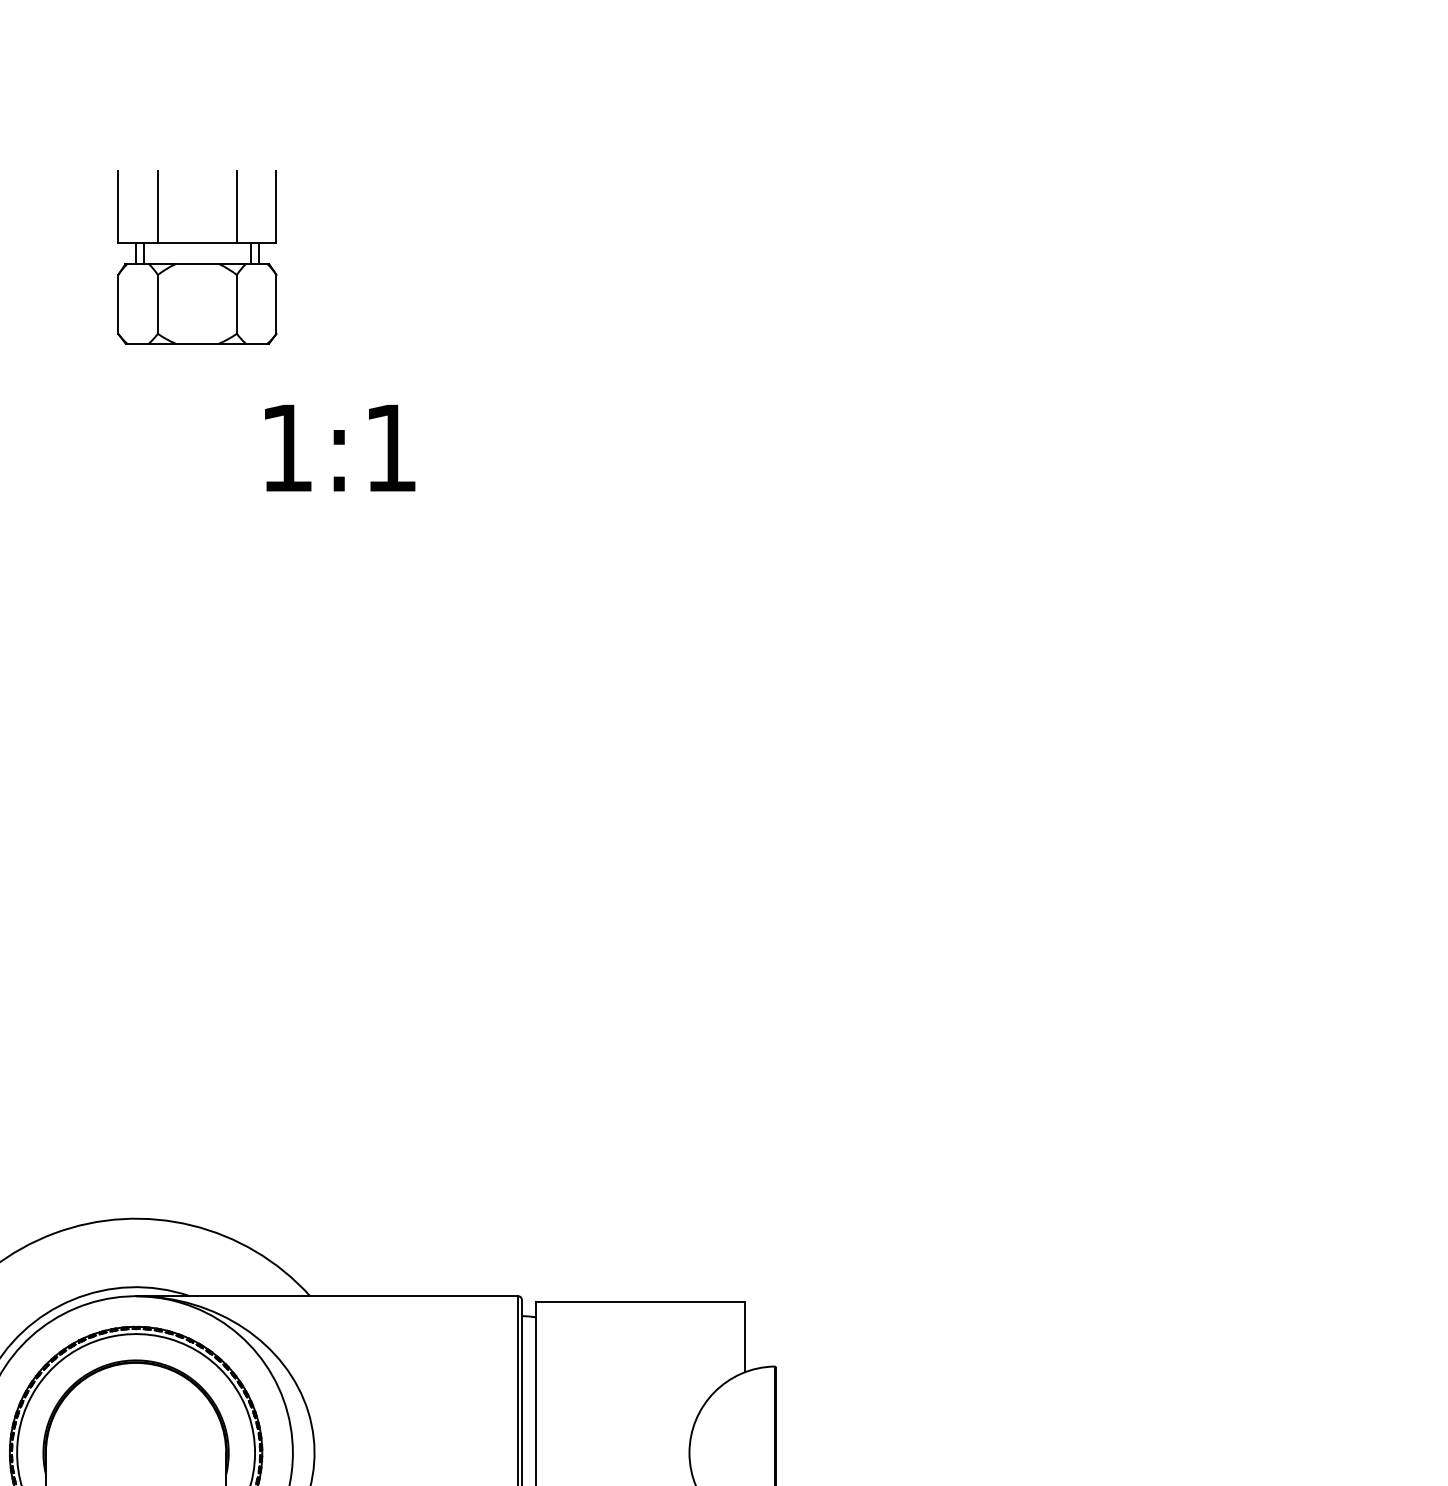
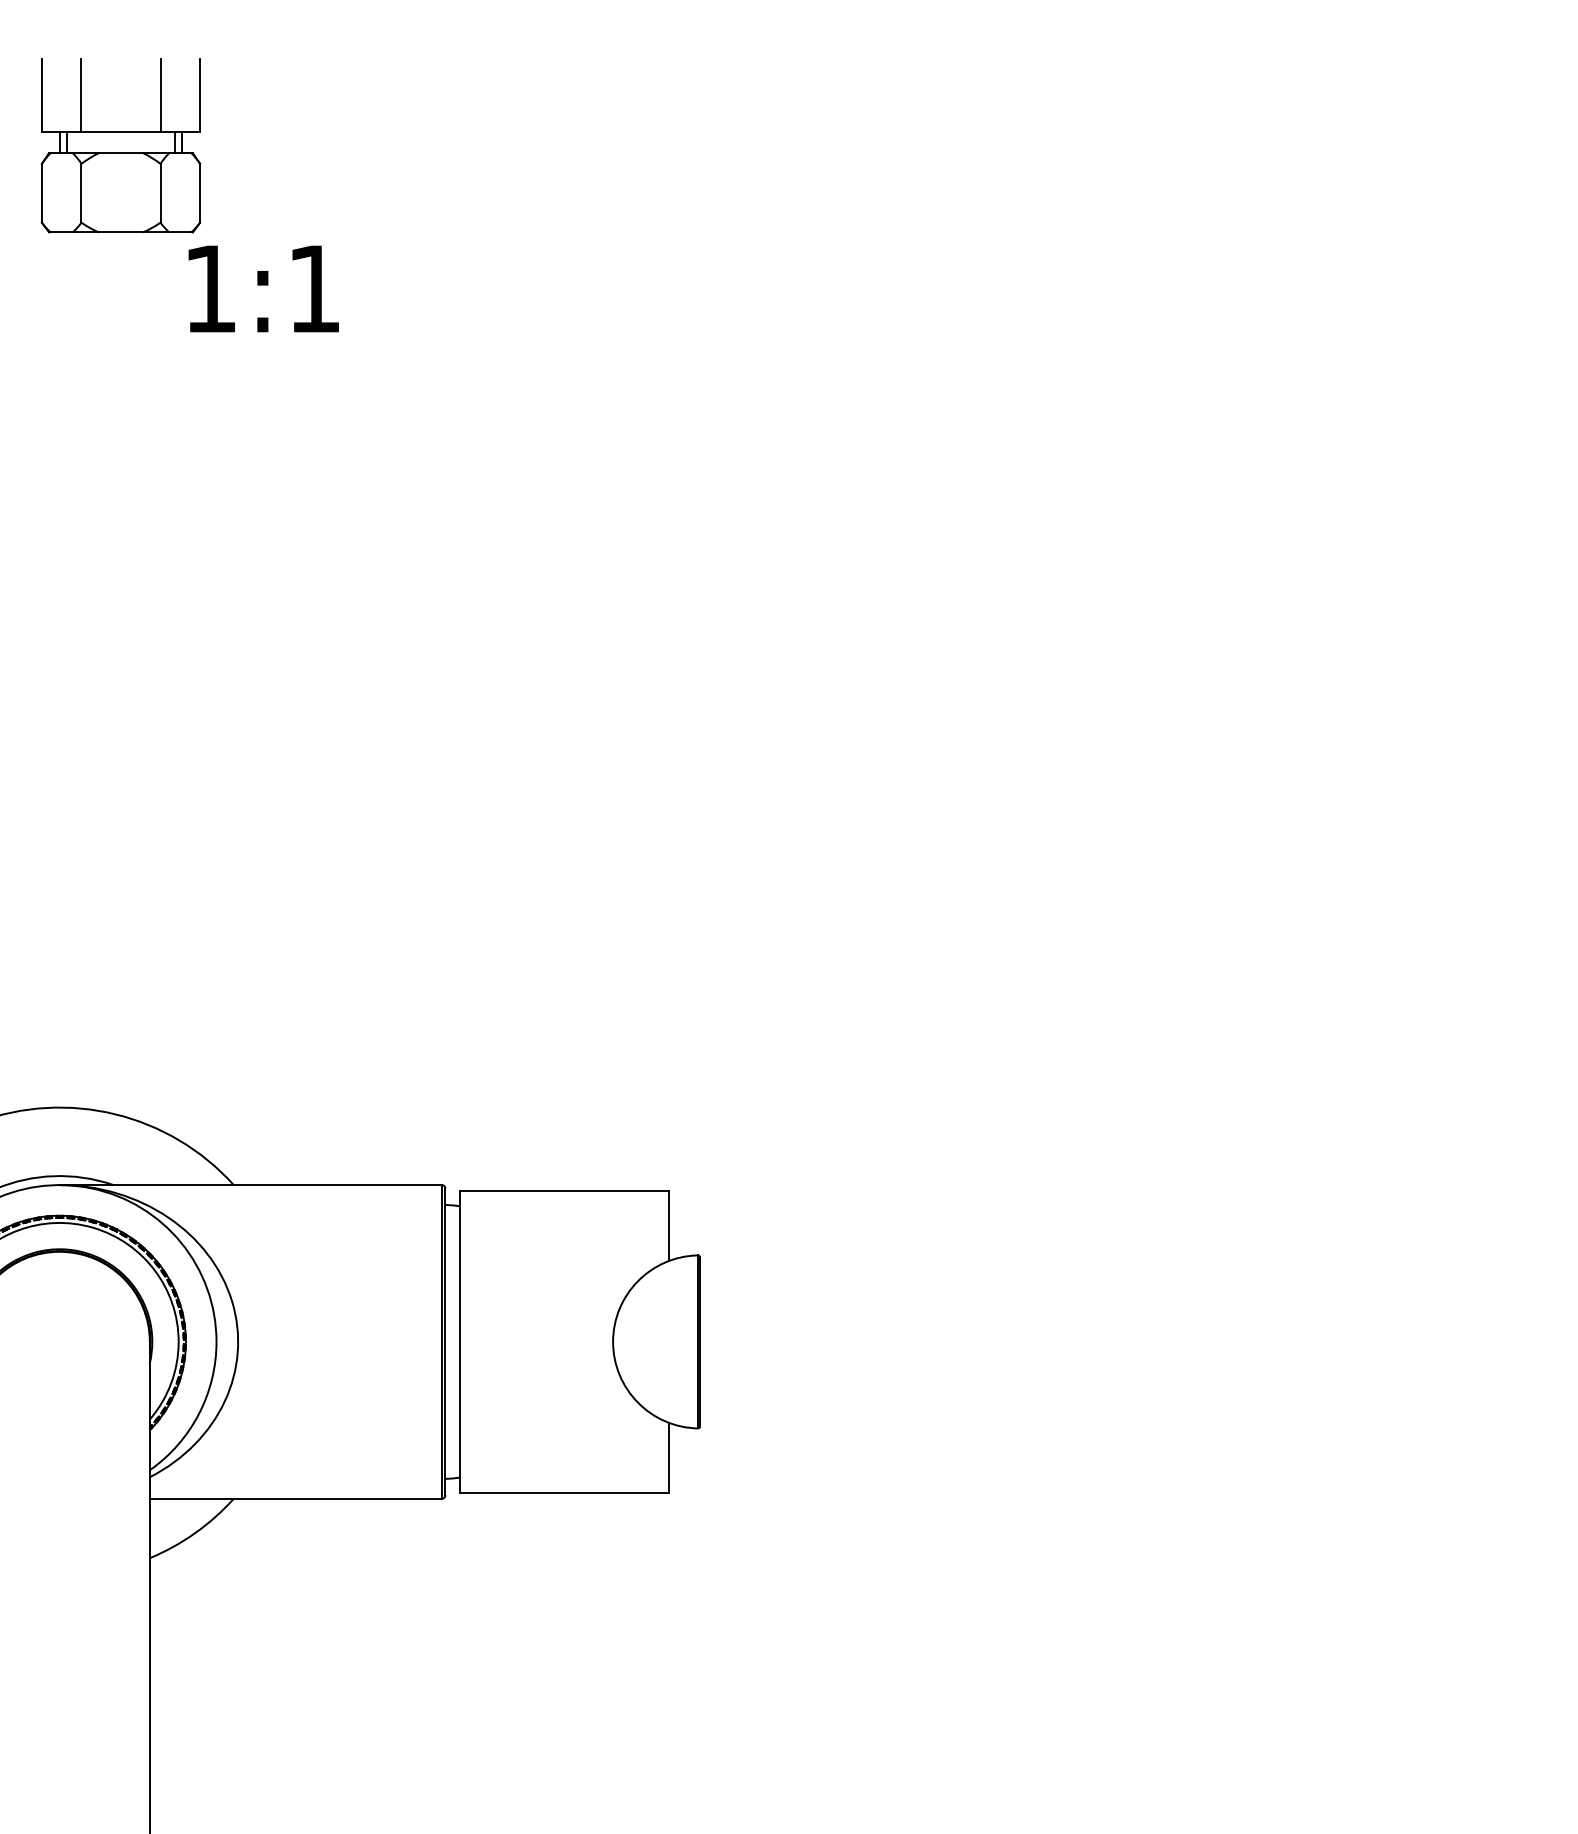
text: (339, 447) -> (263, 288), moved

